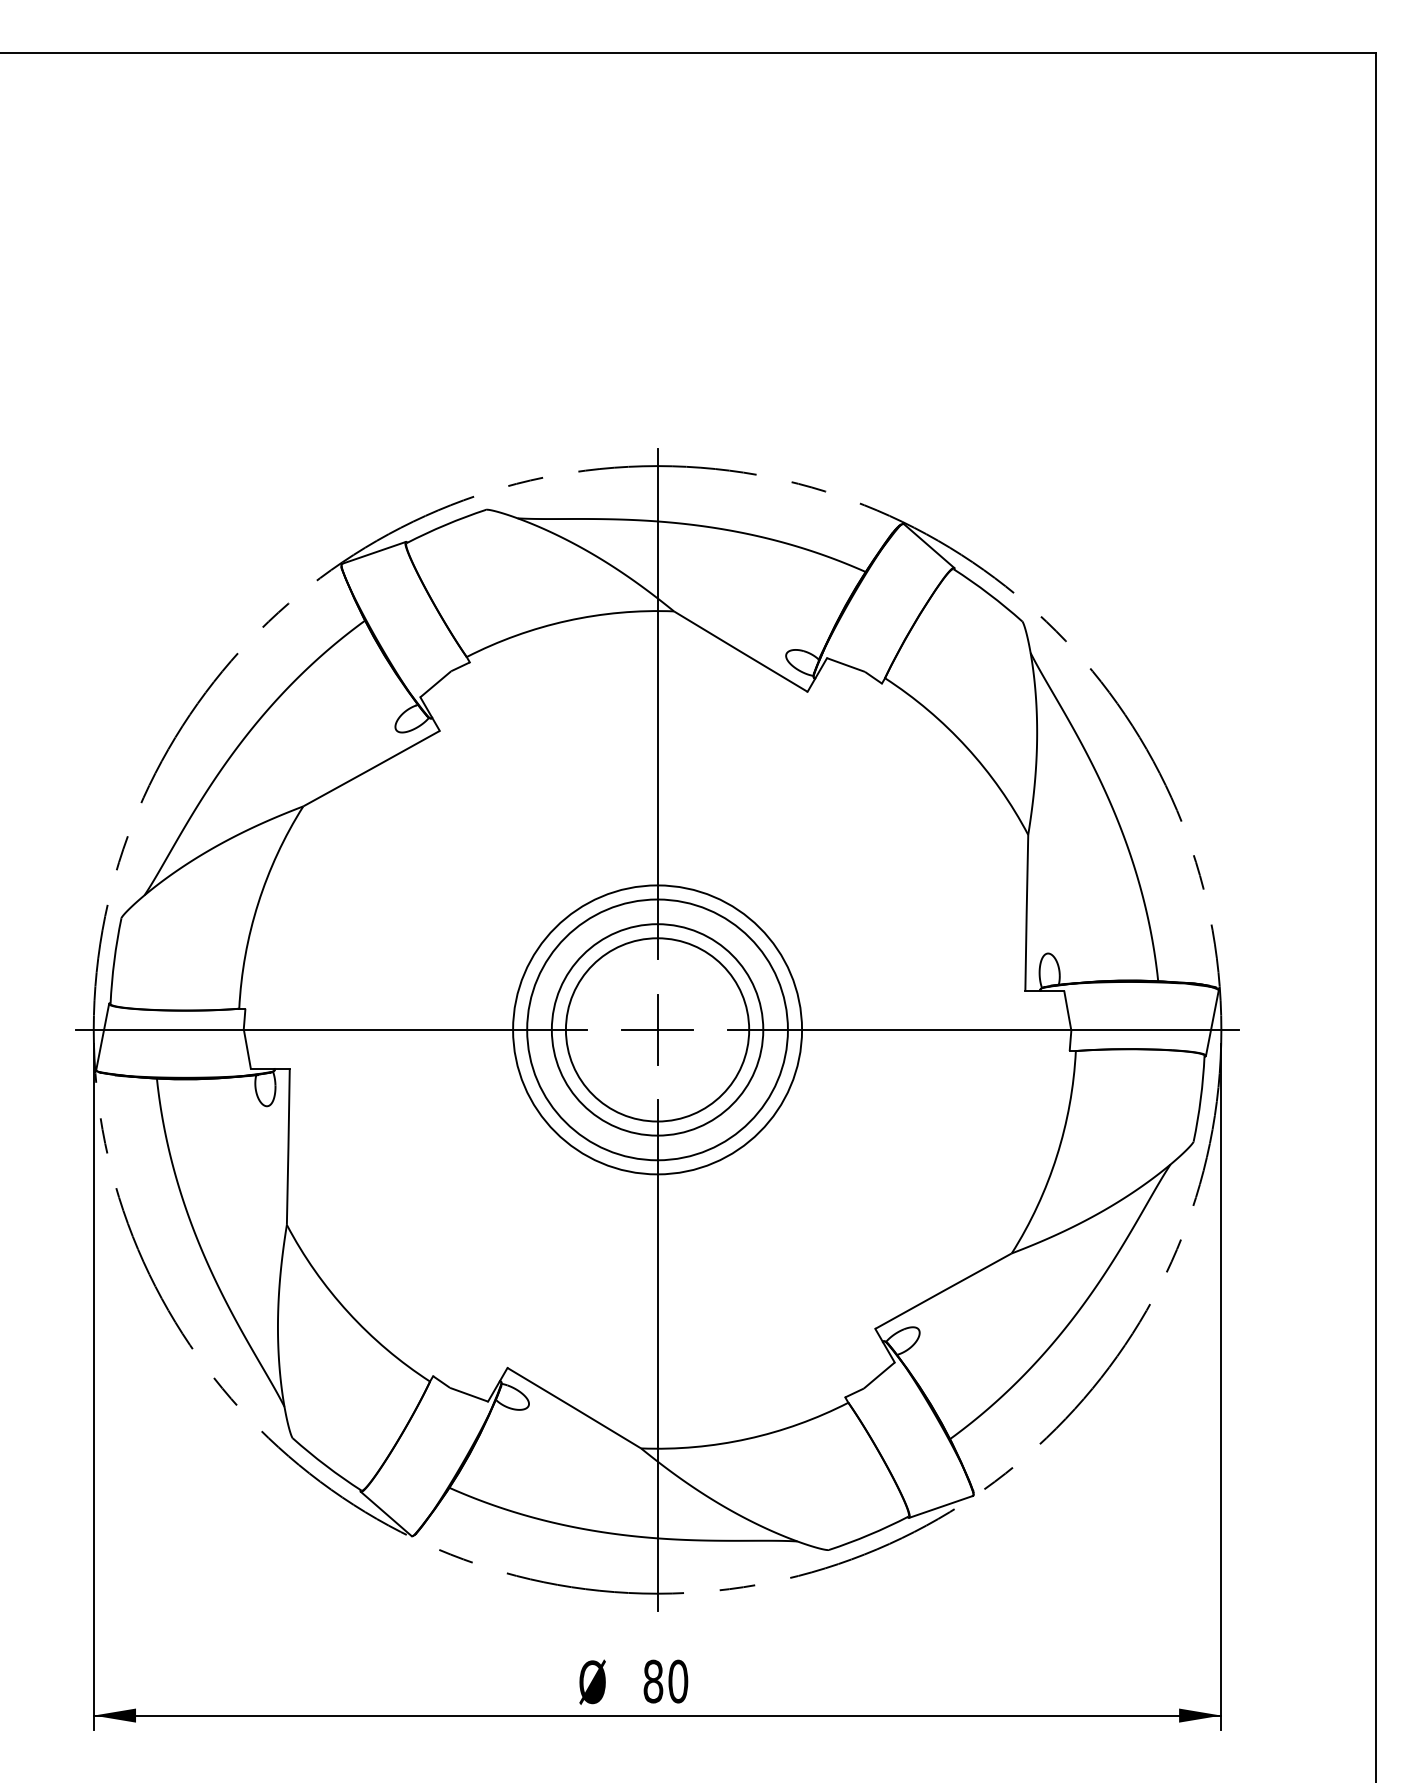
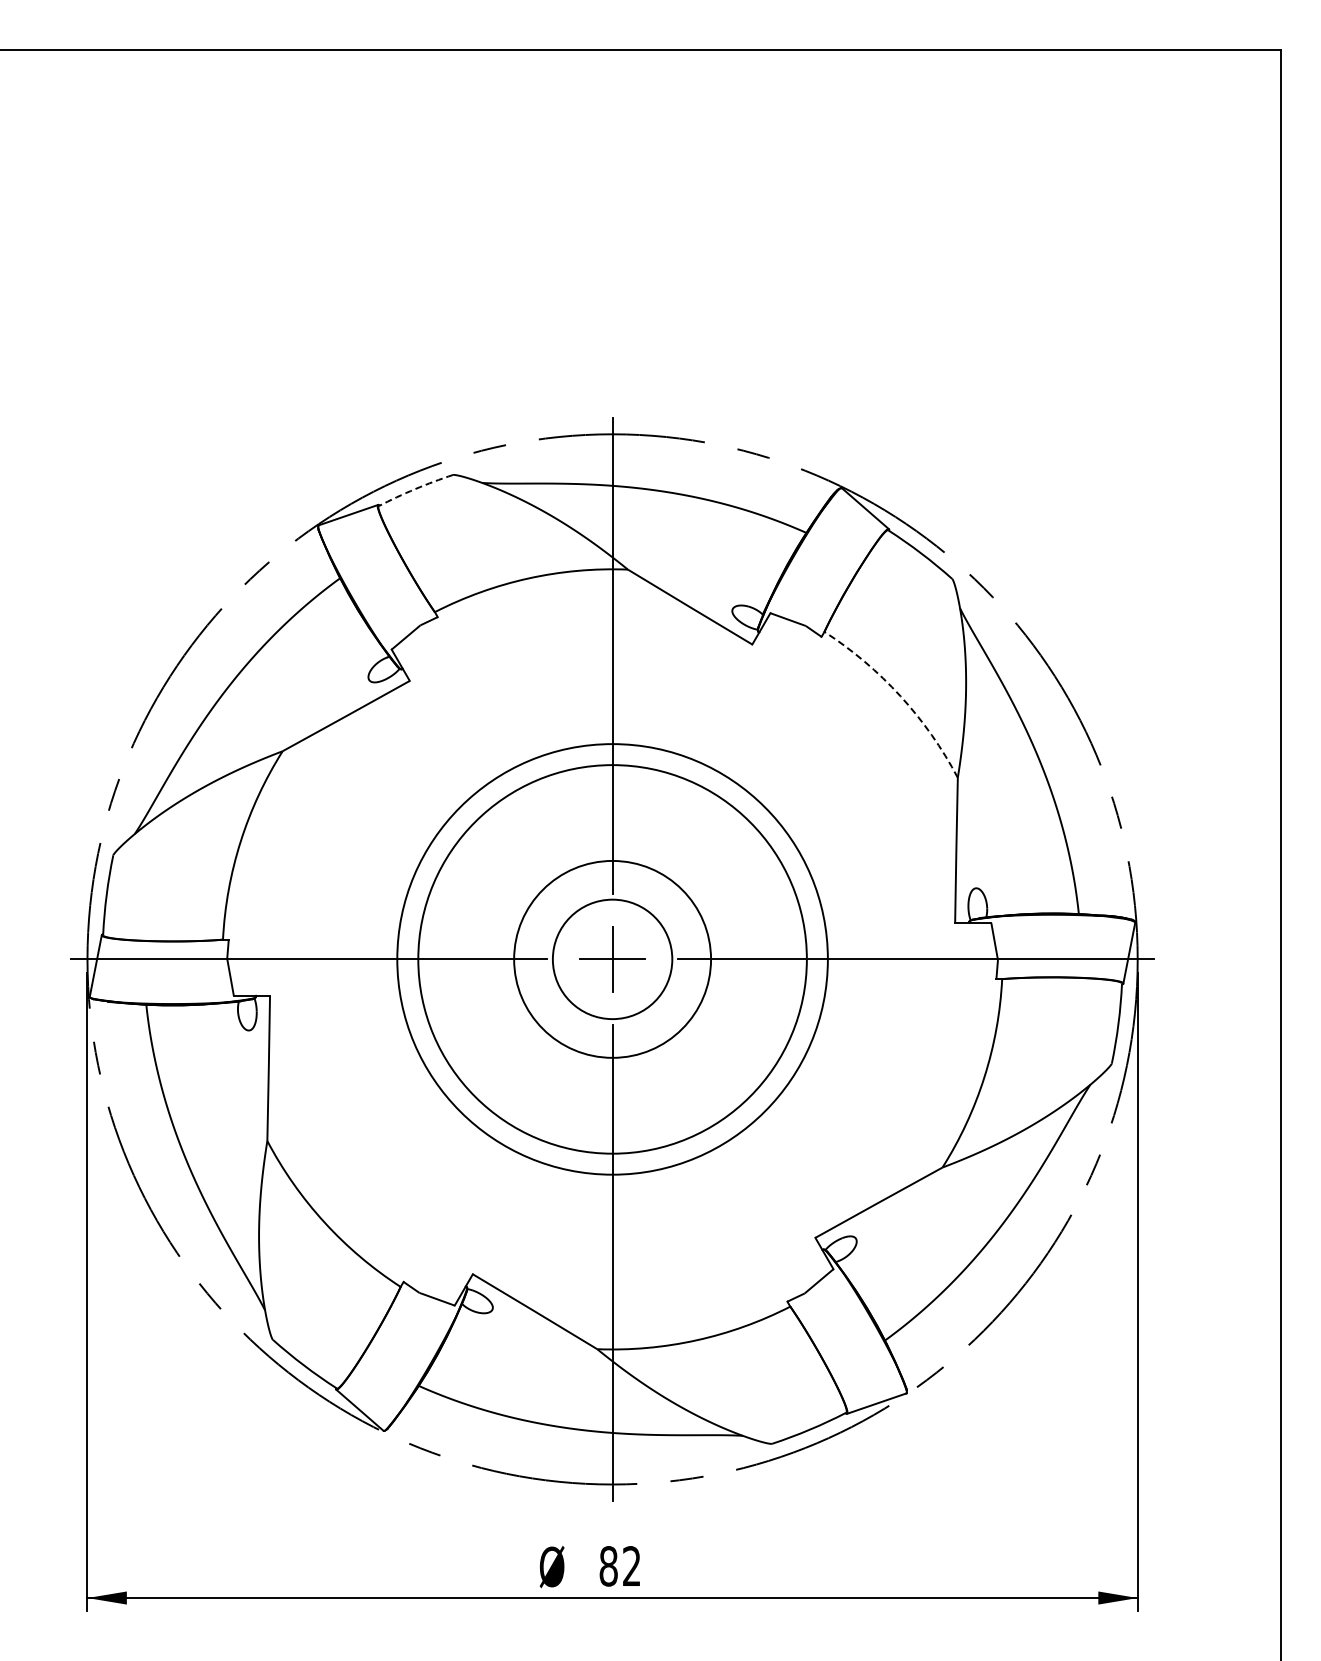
arc: (445, 525) -> (415, 489), solid -> dashed
arc: (966, 747) -> (900, 696), solid -> dashed
circle: (657, 1028) -> (612, 958), size x1.6
circle: (657, 1028) -> (612, 958), size x1.6
circle: (657, 1030) -> (612, 959), size x0.7
text: (677, 1681) -> (631, 1566), 80 -> 82

